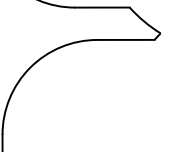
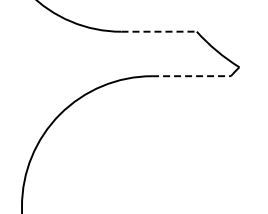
line: (102, 7) -> (159, 31), solid -> dashed
line: (126, 40) -> (192, 76), solid -> dashed

